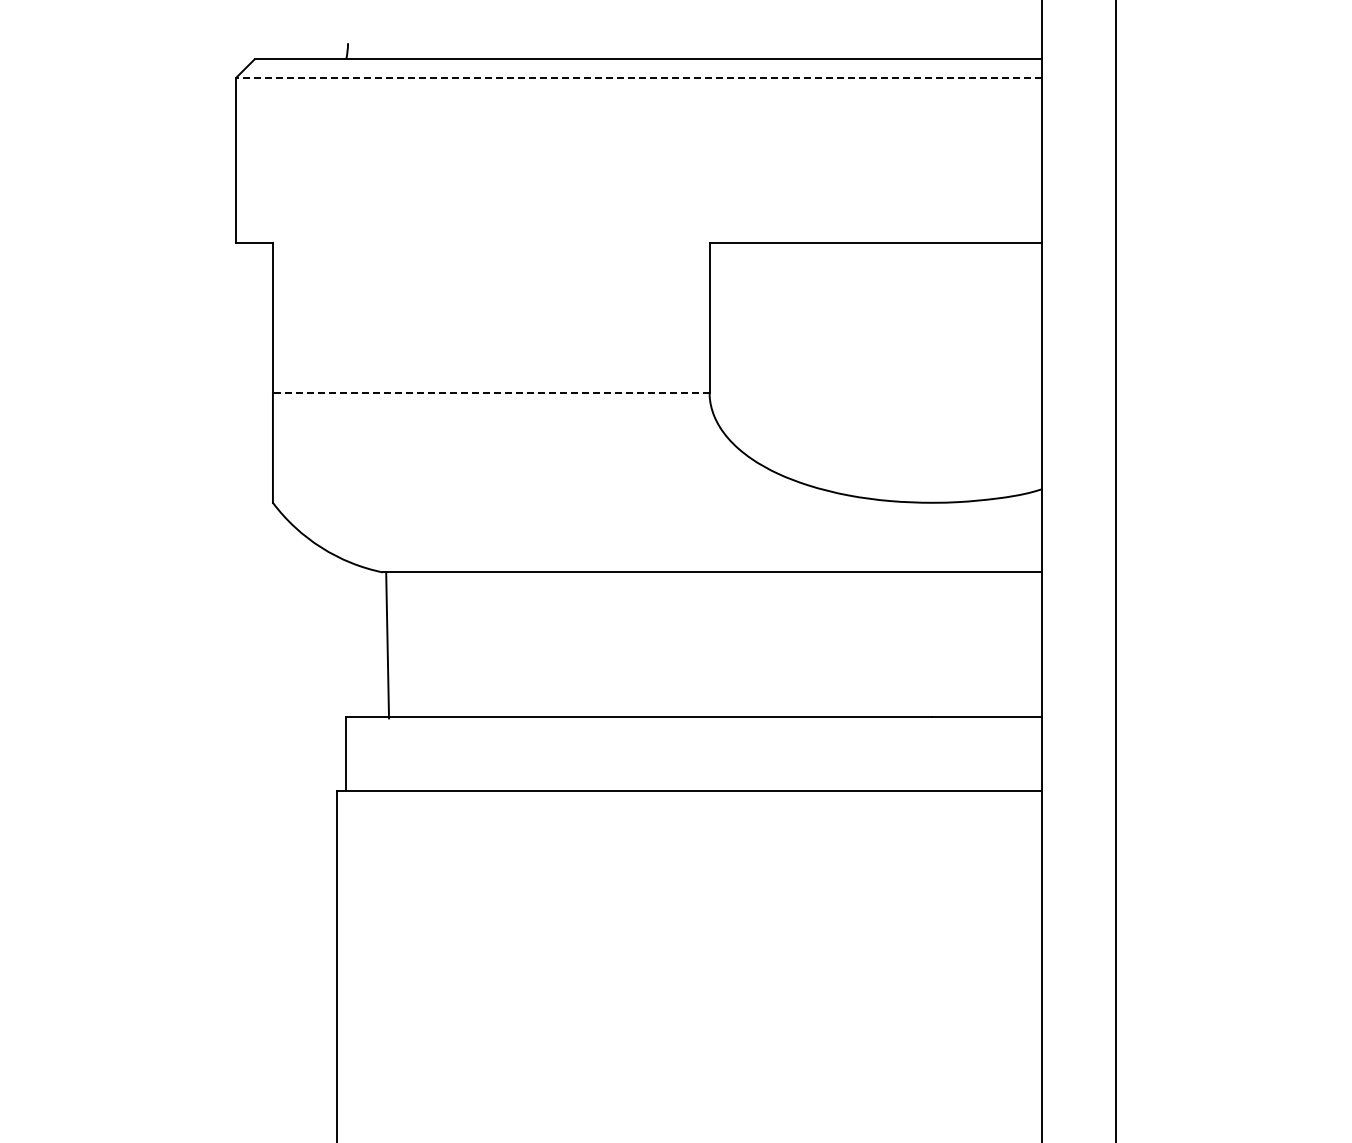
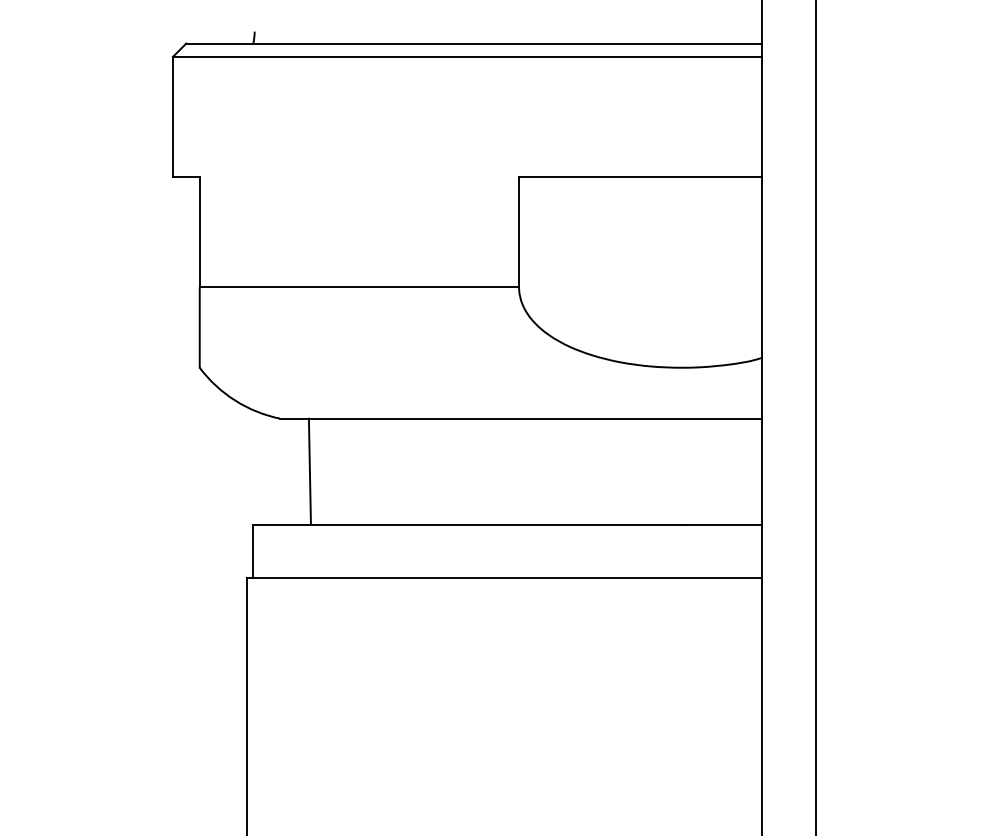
line: (638, 77) -> (467, 56), dashed -> solid
line: (490, 392) -> (358, 287), dashed -> solid
line: (387, 645) -> (309, 471), moved

